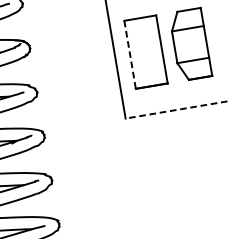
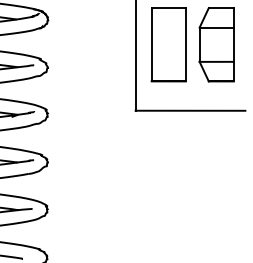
line: (129, 54) -> (151, 44), dashed -> solid
line: (176, 109) -> (190, 110), dashed -> solid

